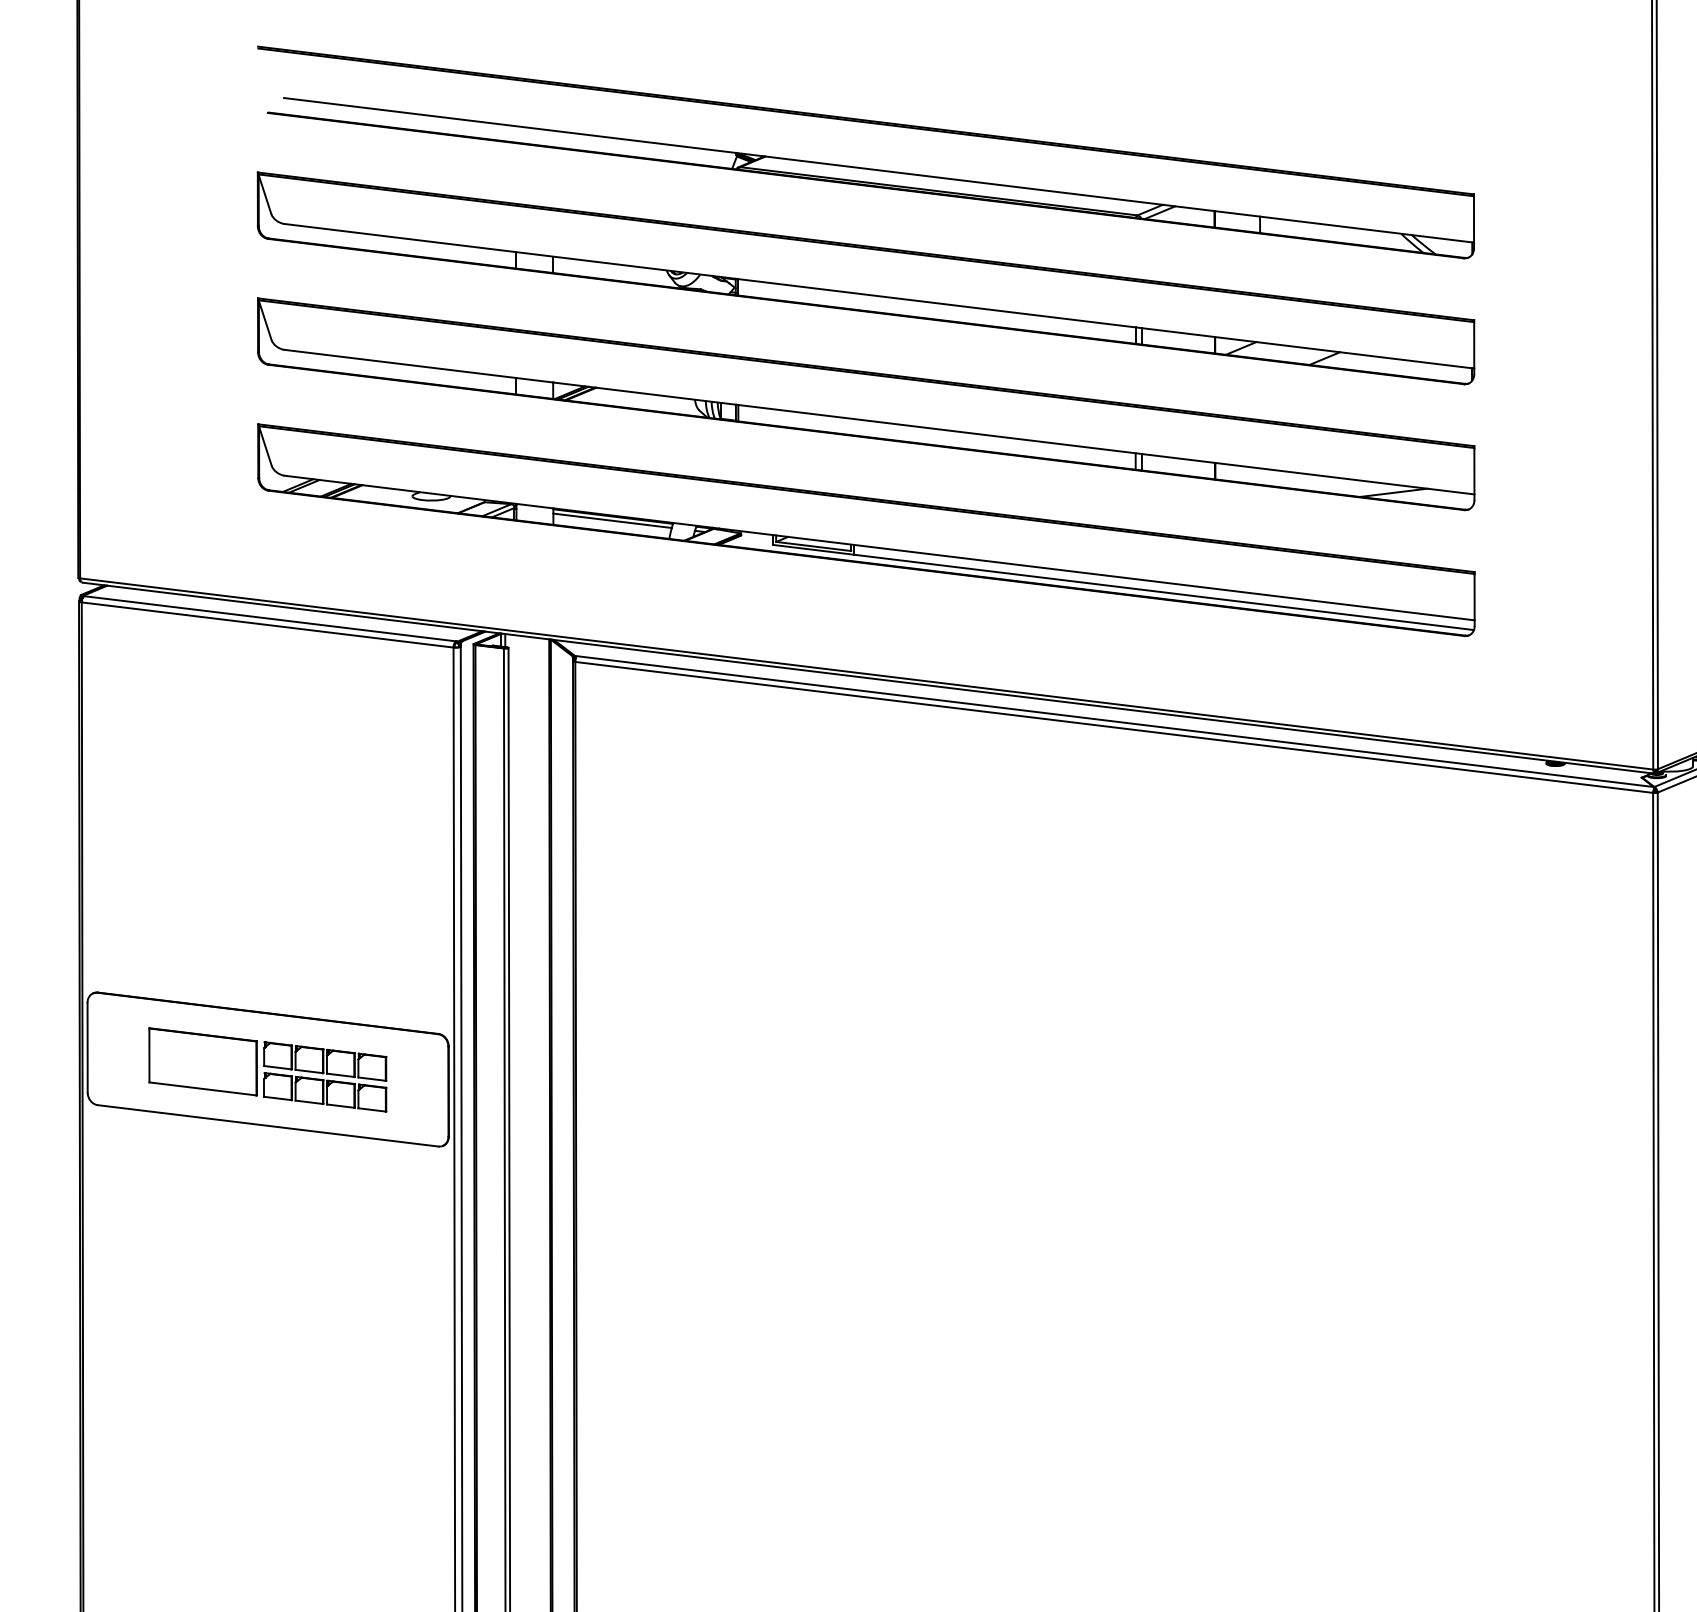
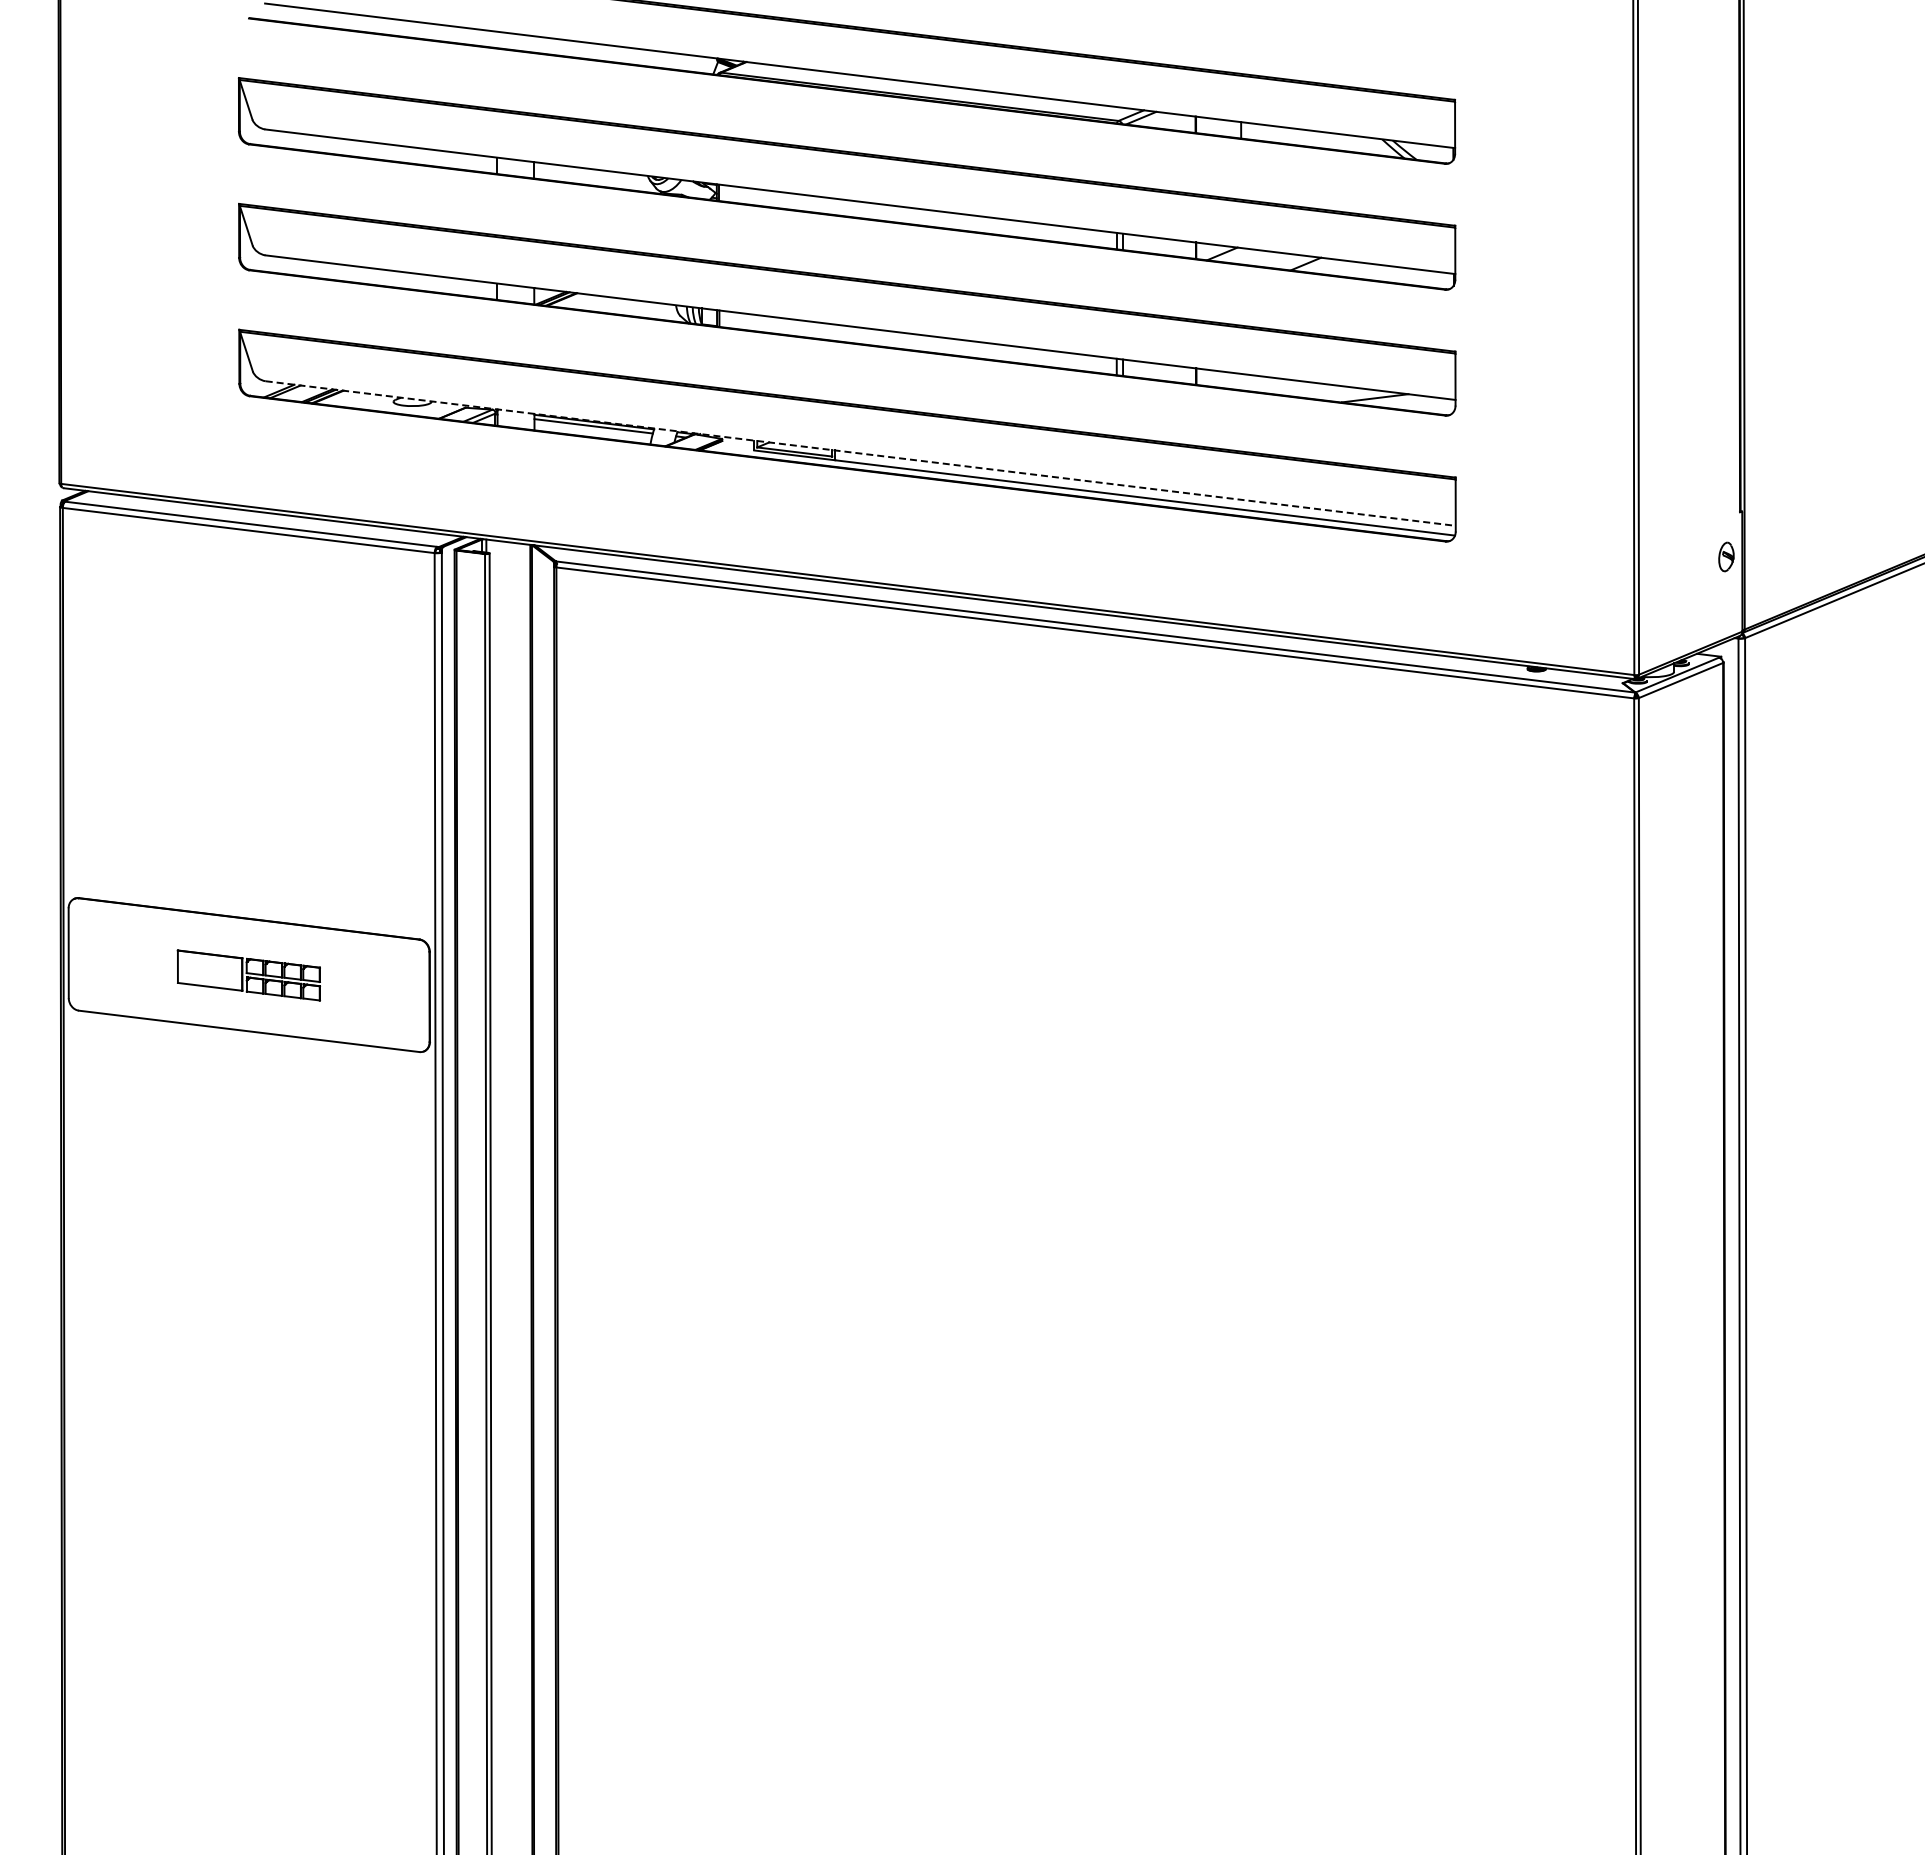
line: (880, 547) -> (861, 453), solid -> dashed
part: (267, 1069) -> (248, 975), size x0.6

